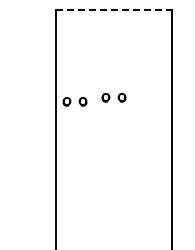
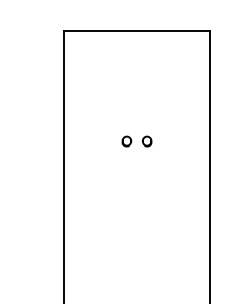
line: (114, 10) -> (137, 31), dashed -> solid
part: (74, 101) -> (87, 146), removed

